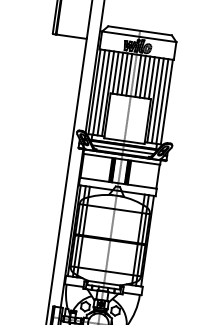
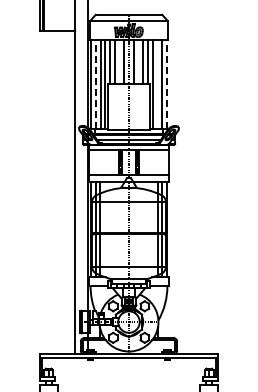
line: (124, 73) -> (119, 61), removed
line: (142, 76) -> (138, 61), removed
line: (98, 91) -> (95, 83), solid -> dashed
line: (157, 100) -> (157, 83), removed
line: (166, 101) -> (166, 83), solid -> dashed

